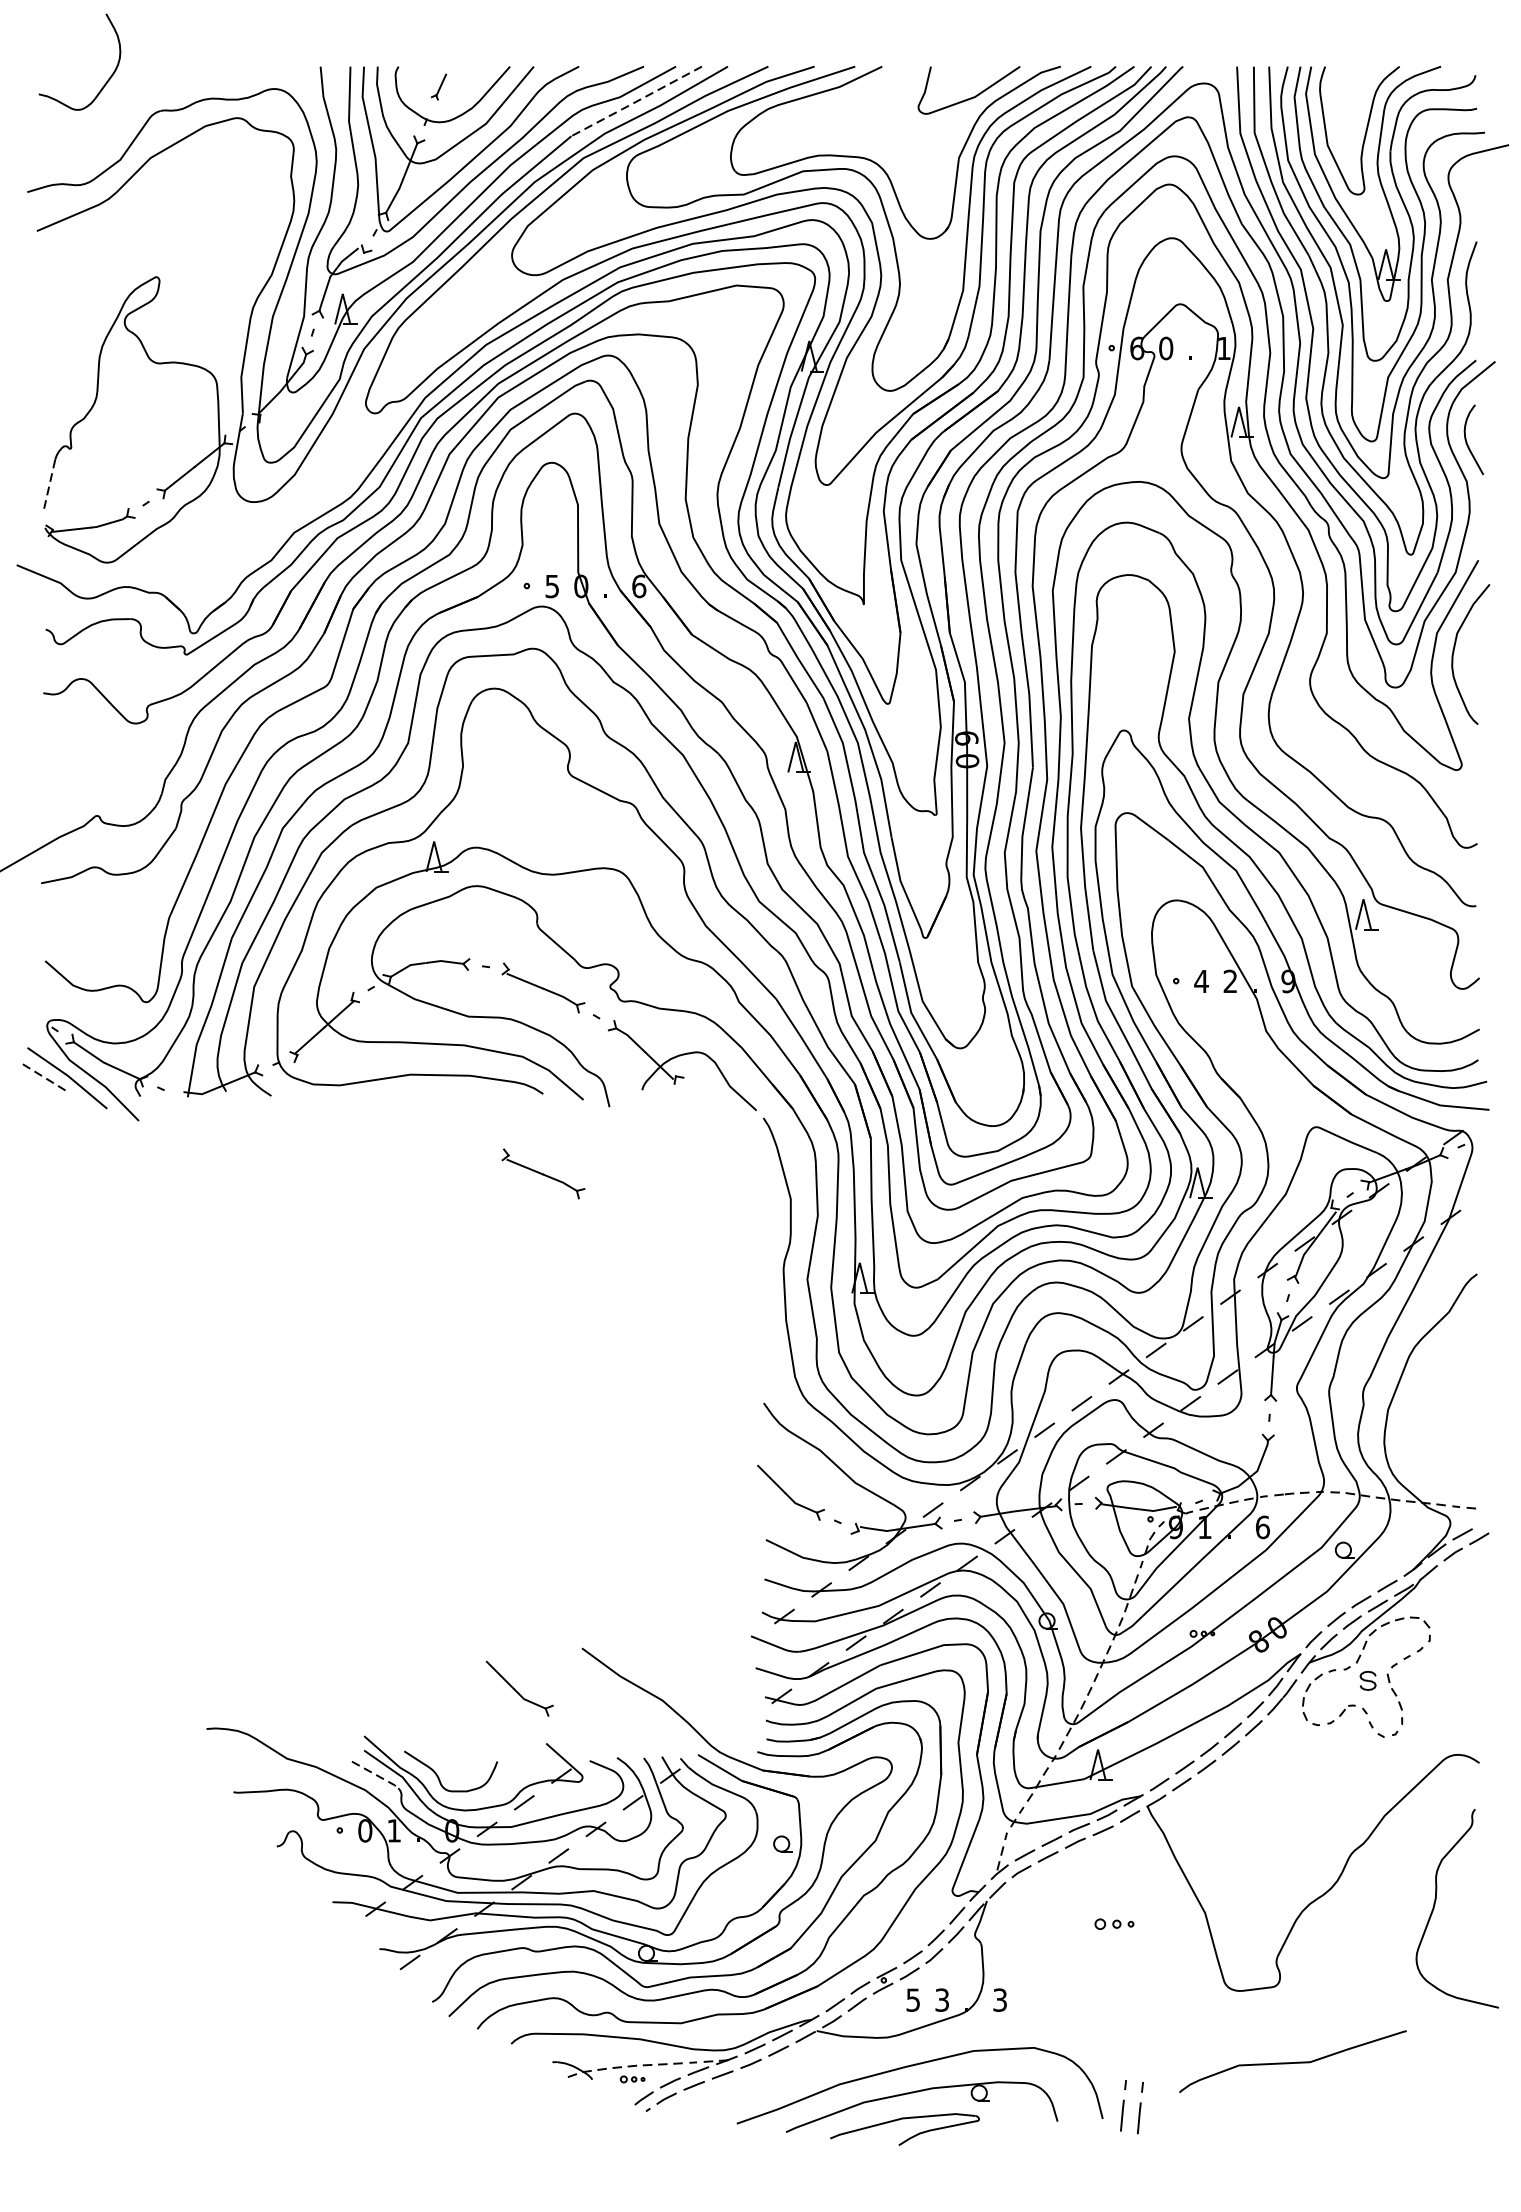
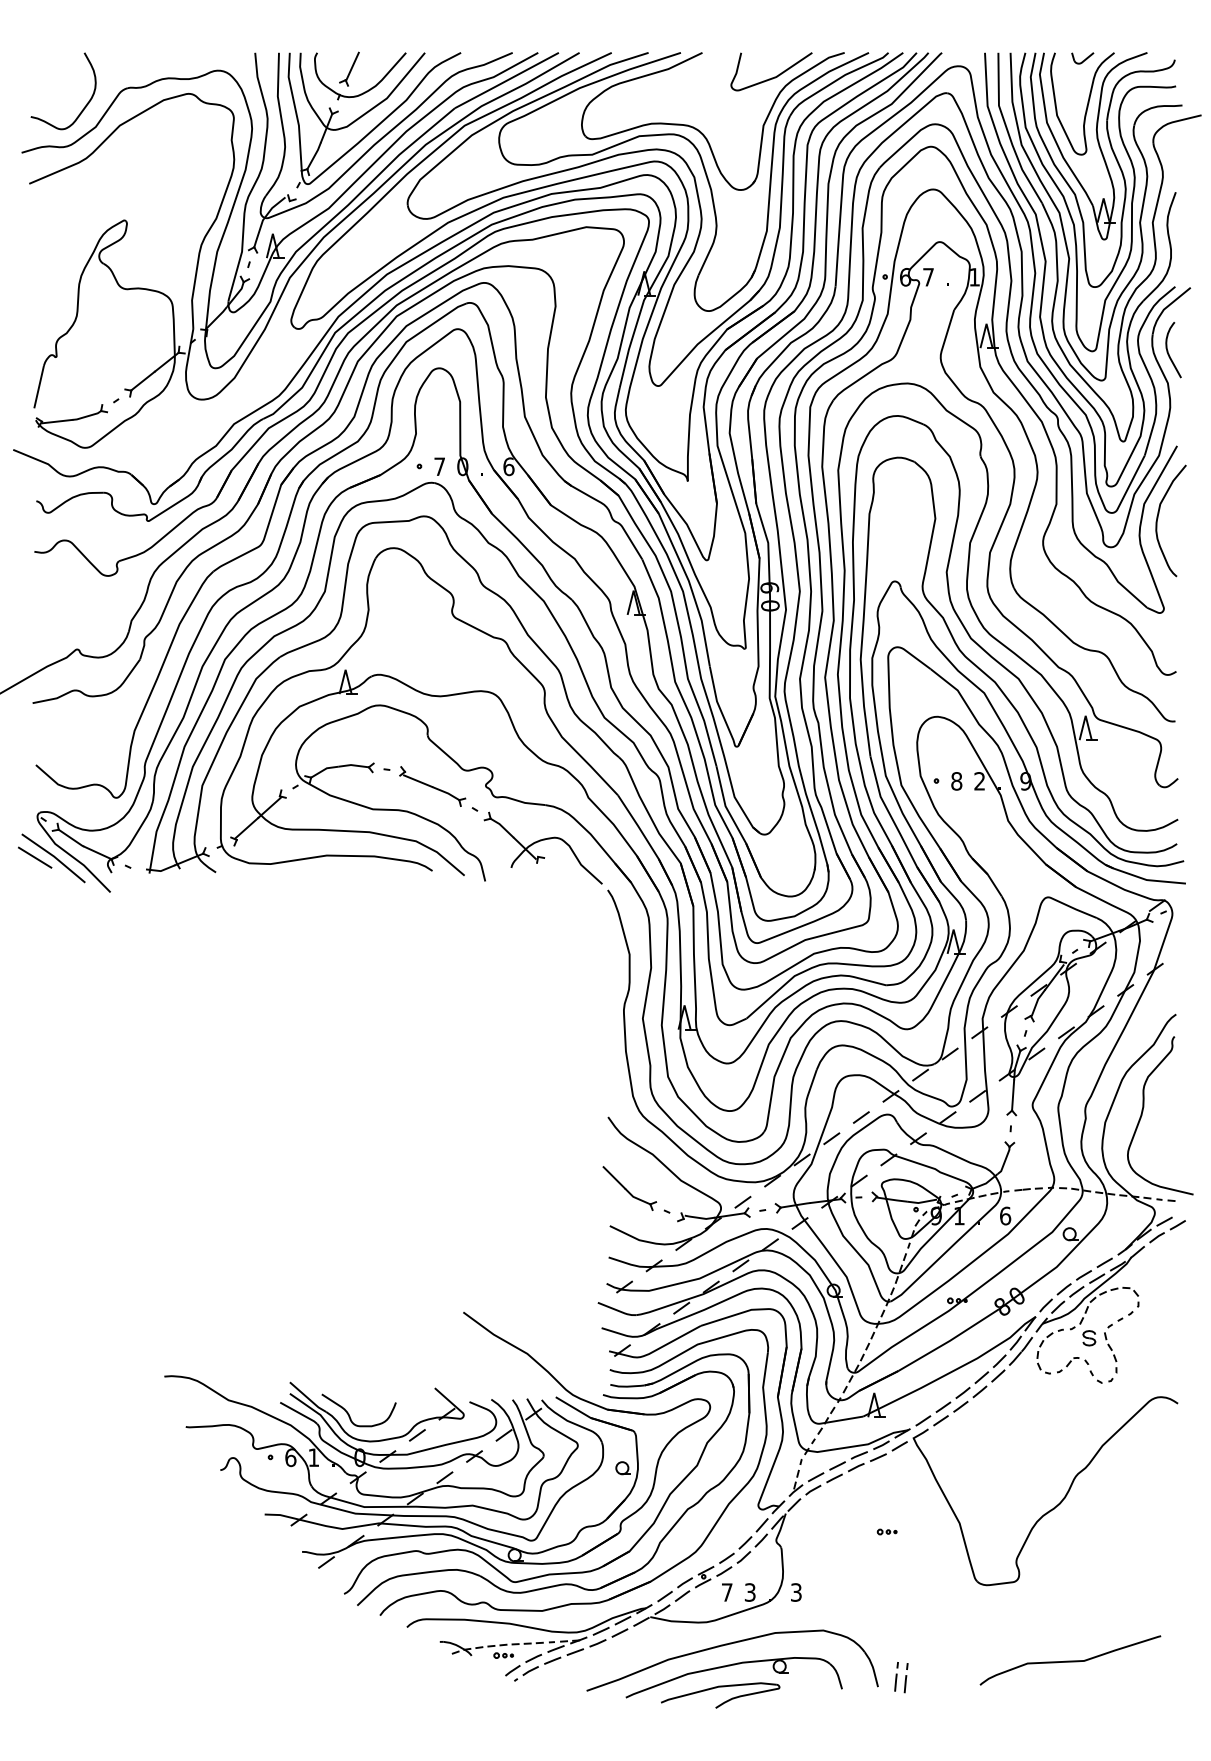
part: (1359, 73) -> (1082, 58), added
curve: (104, 82) -> (83, 107), moved
part: (439, 86) -> (349, 68), size x1.67
line: (636, 102) -> (506, 81), dashed -> solid
text: (1166, 348) -> (928, 277), 0 -> 7
line: (49, 486) -> (39, 387), dashed -> solid
text: (552, 586) -> (439, 466), 5 -> 7
text: (1201, 981) -> (956, 781), 4 -> 8
line: (44, 1077) -> (35, 857), dashed -> solid
part: (543, 1173) -> (432, 934), removed
part: (519, 1688) -> (413, 1344), removed
line: (376, 1775) -> (299, 1413), dashed -> solid
text: (364, 1830) -> (290, 1457), 0 -> 6
curve: (1436, 1903) -> (1143, 1111), moved
part: (1113, 1923) -> (886, 1531), size x0.62
text: (912, 2000) -> (726, 1592), 5 -> 7
curve: (1292, 2061) -> (1070, 1660), moved
part: (1132, 2106) -> (901, 1677), size x0.71

